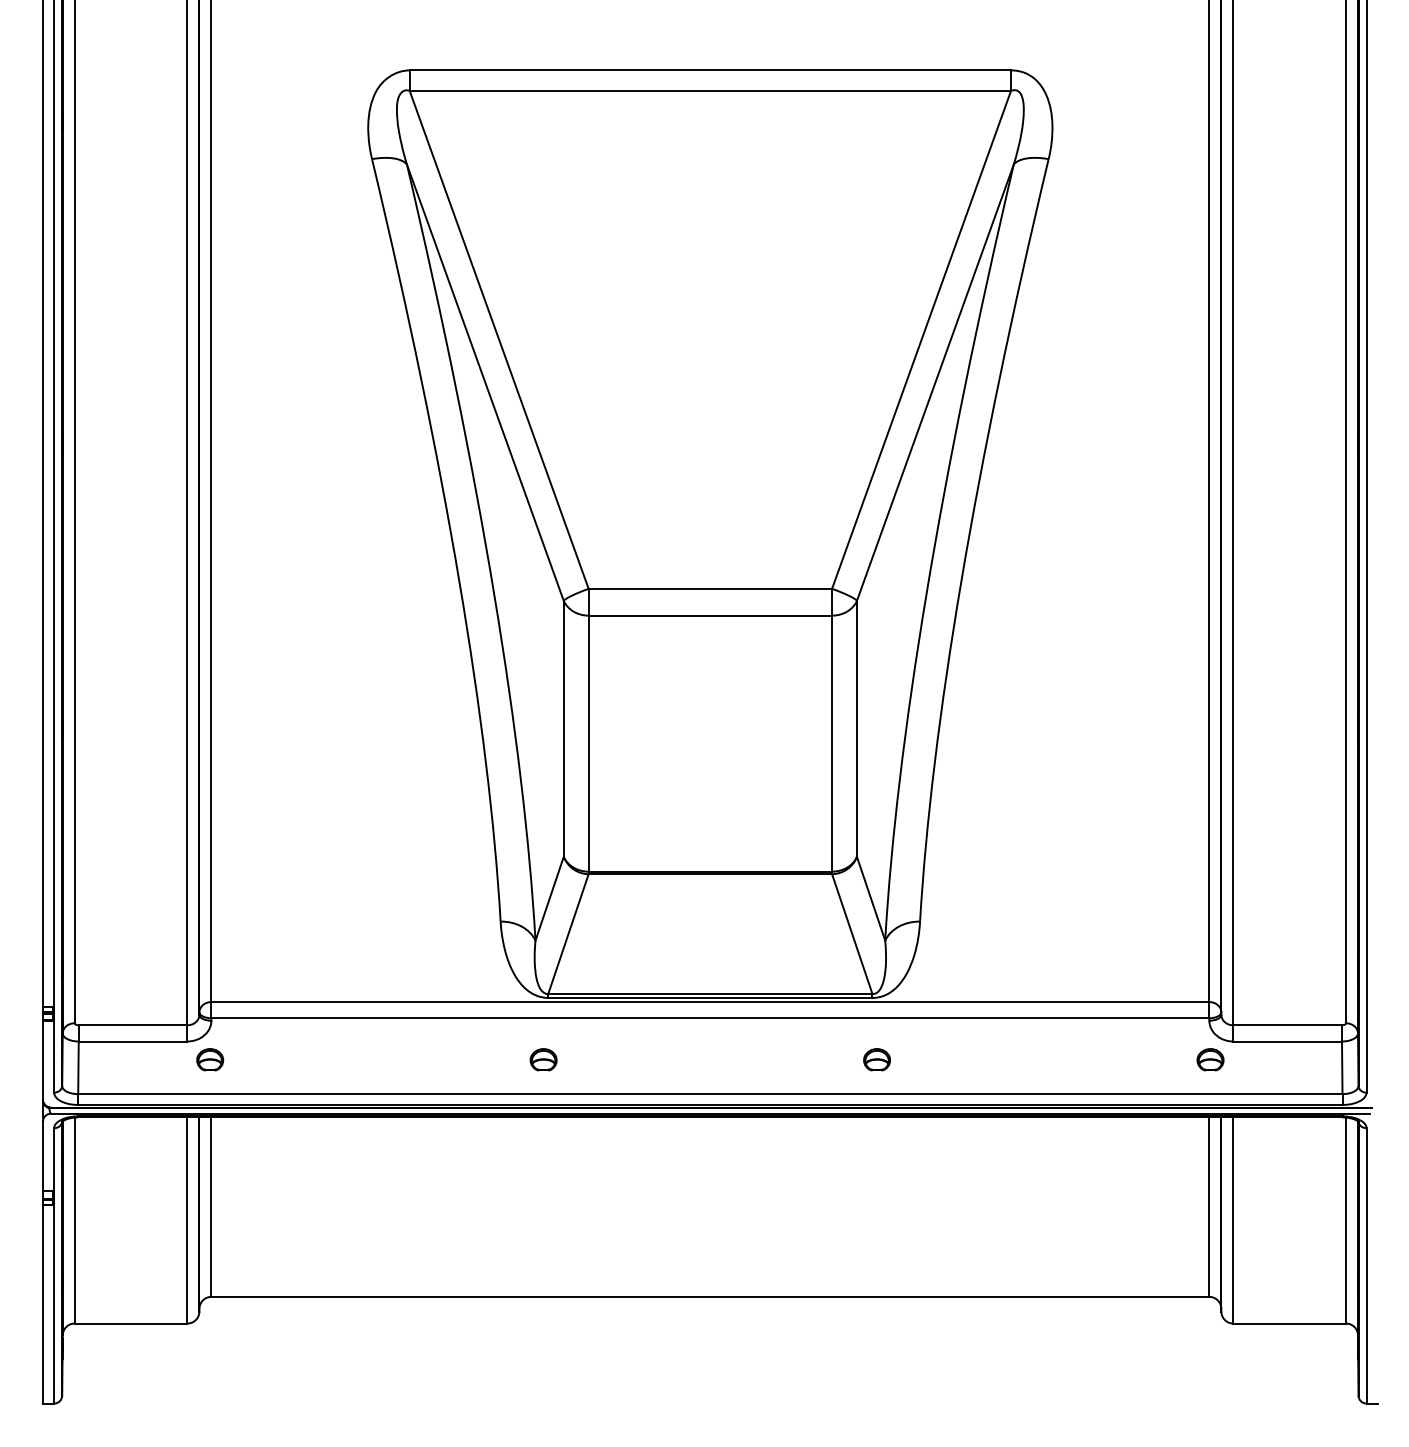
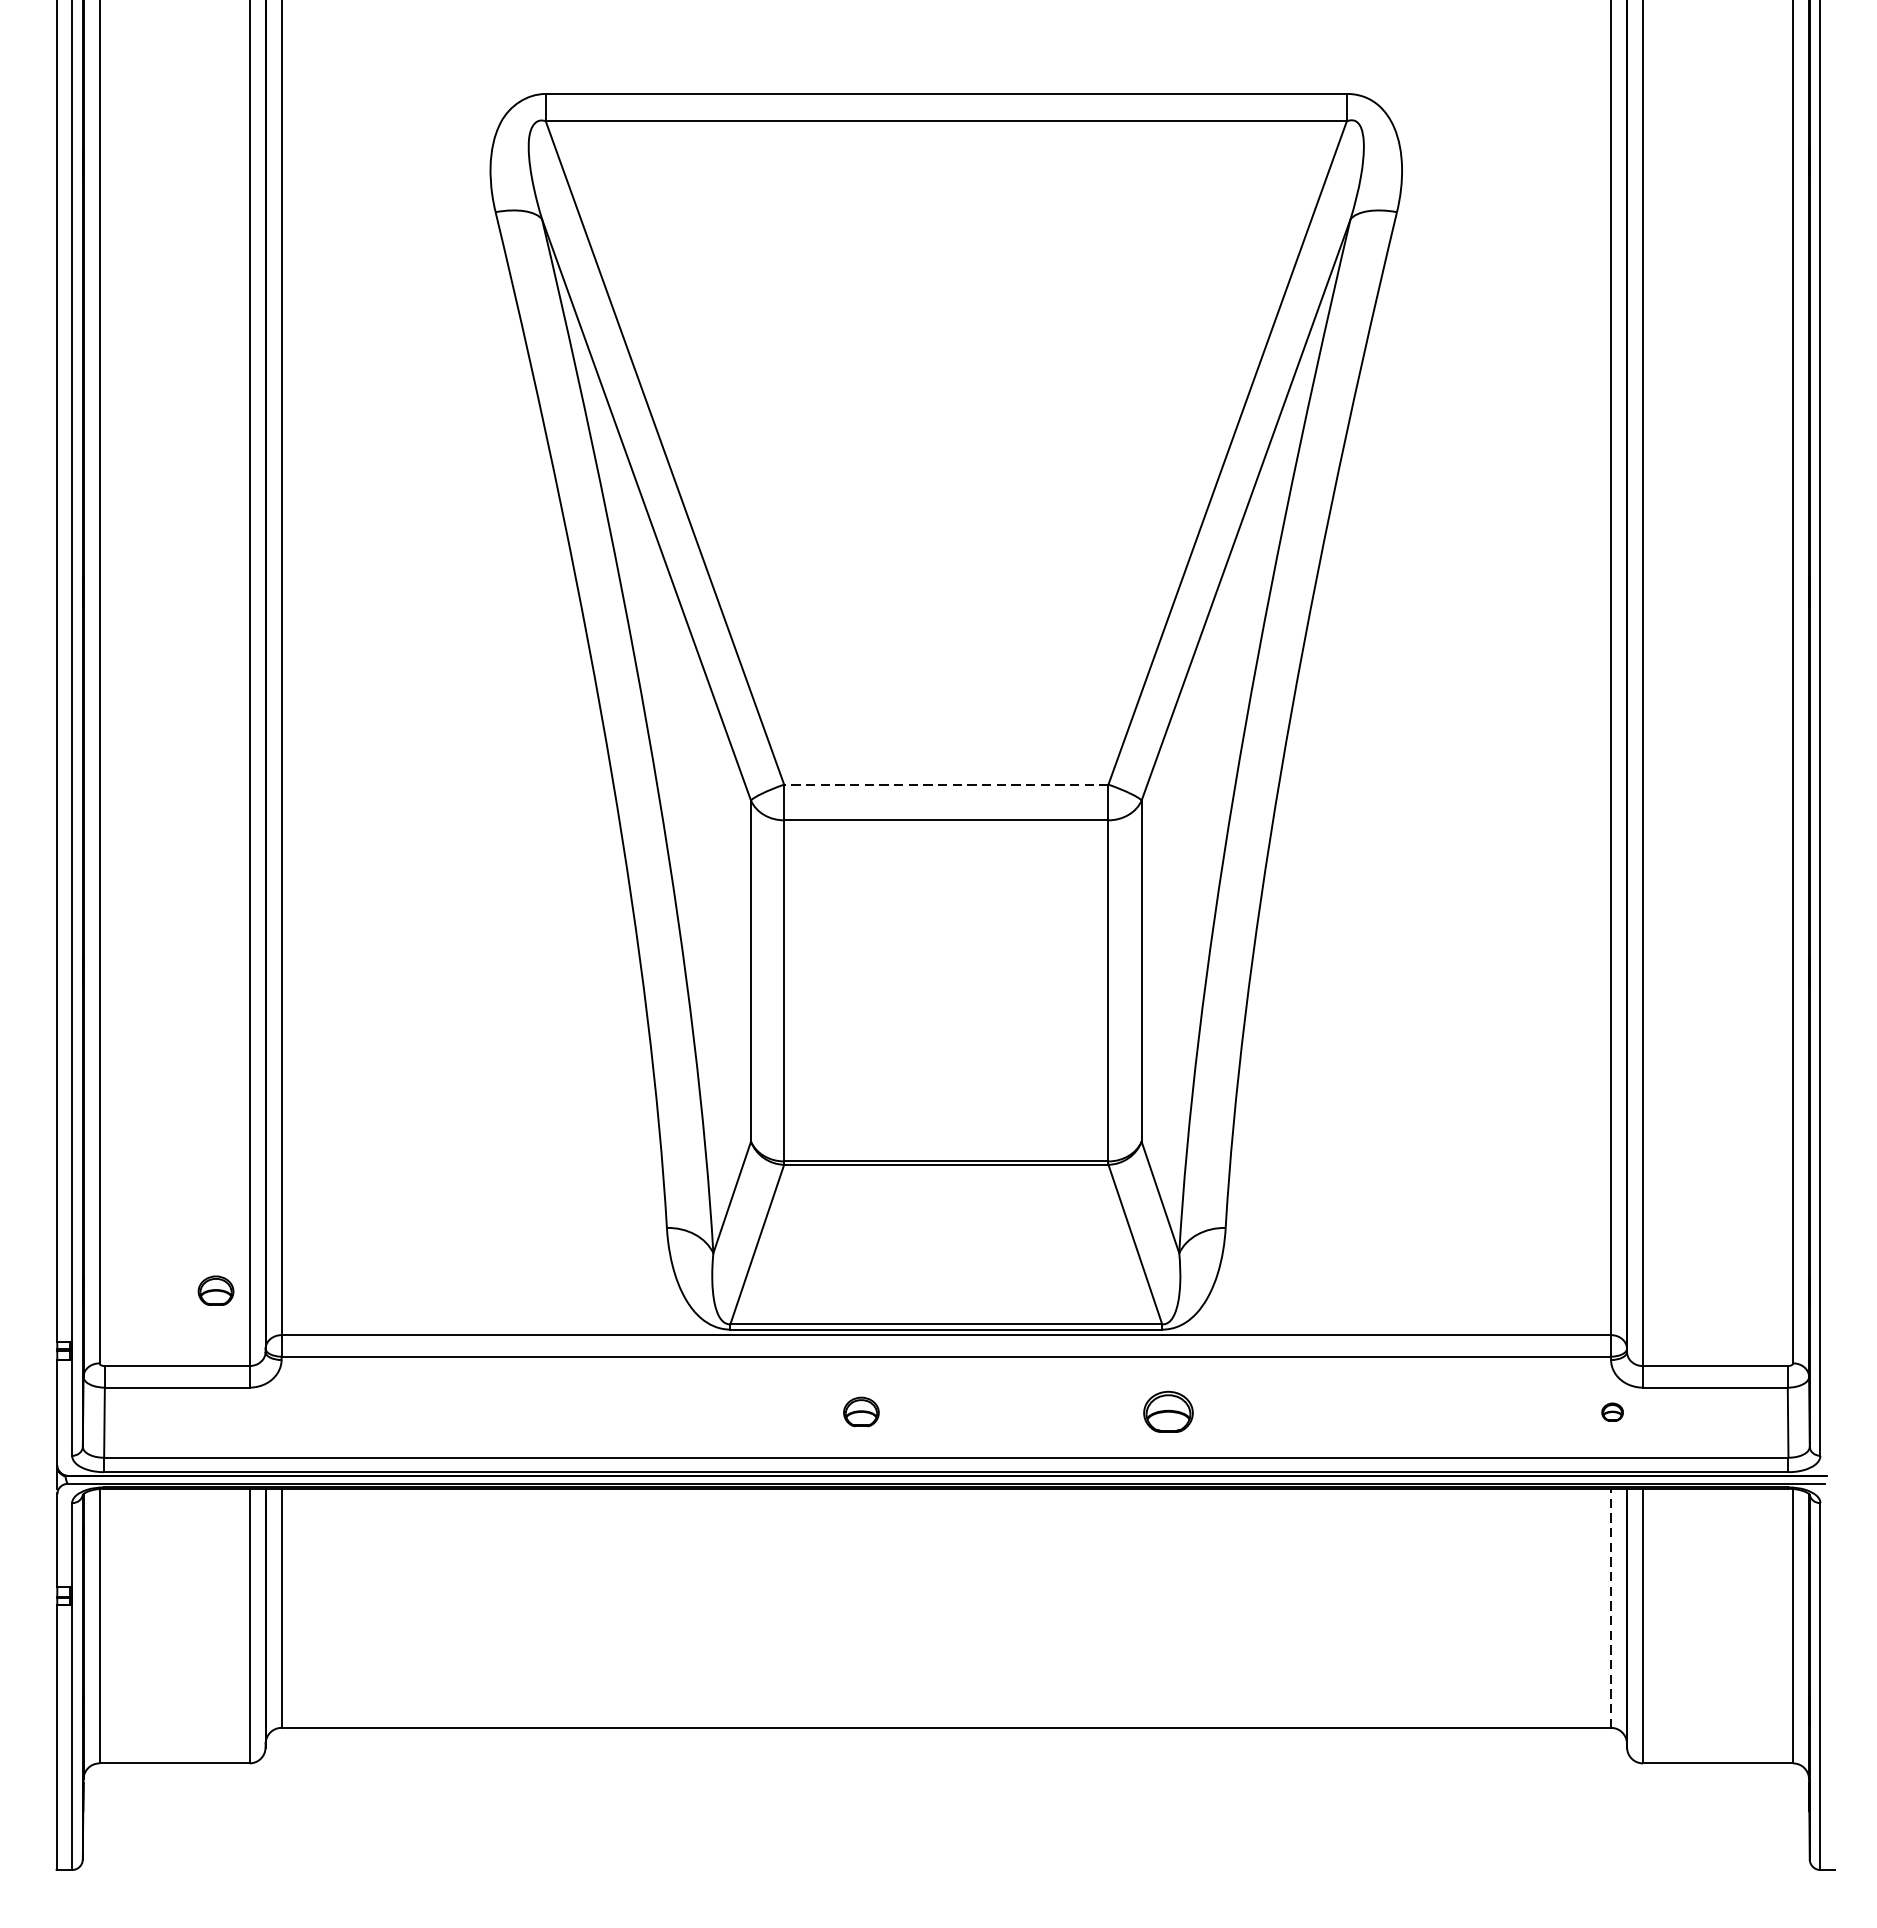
line: (710, 588) -> (946, 784), solid -> dashed
part: (210, 1059) -> (216, 1290), moved
part: (543, 1059) -> (861, 1411), moved
part: (876, 1059) -> (1167, 1411), size x1.4
part: (1210, 1059) -> (1612, 1411), size x0.6
line: (1209, 1207) -> (1611, 1608), solid -> dashed

